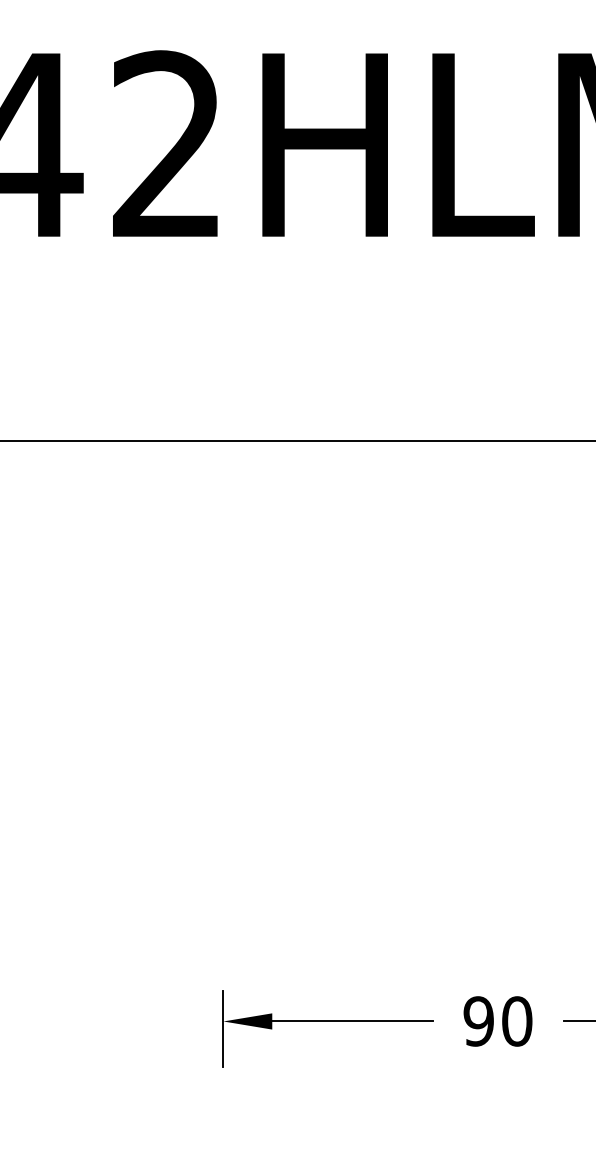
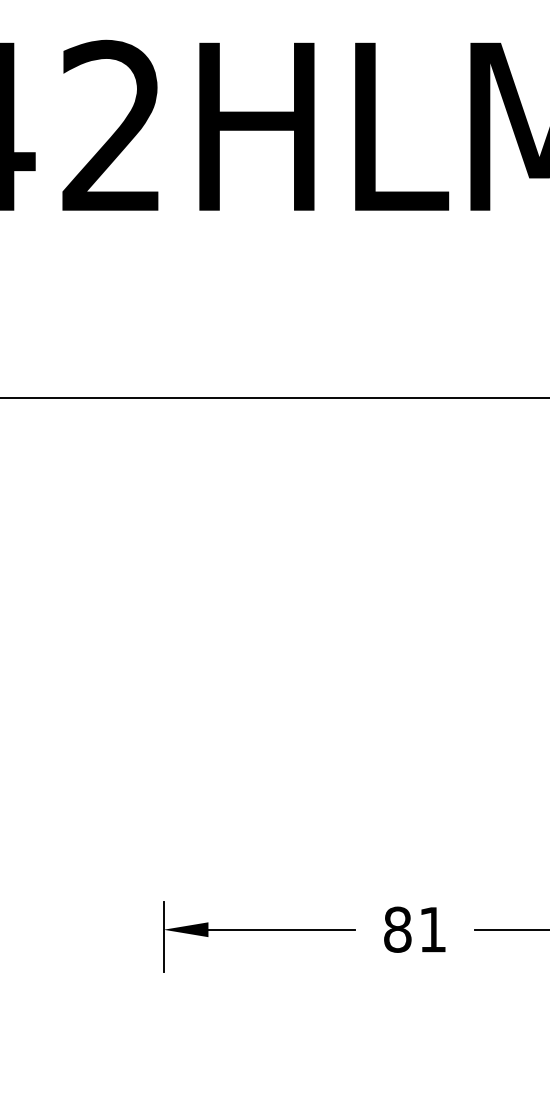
text: (497, 1021) -> (414, 929), 90 -> 81

